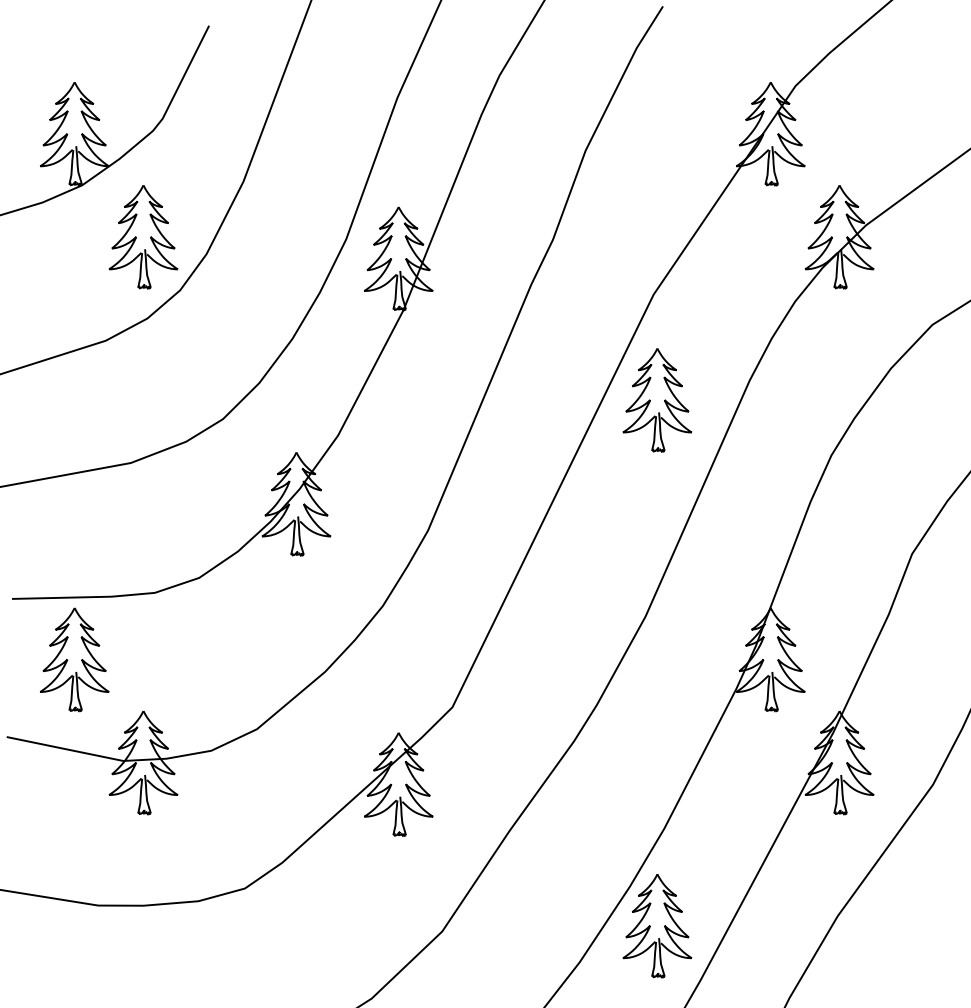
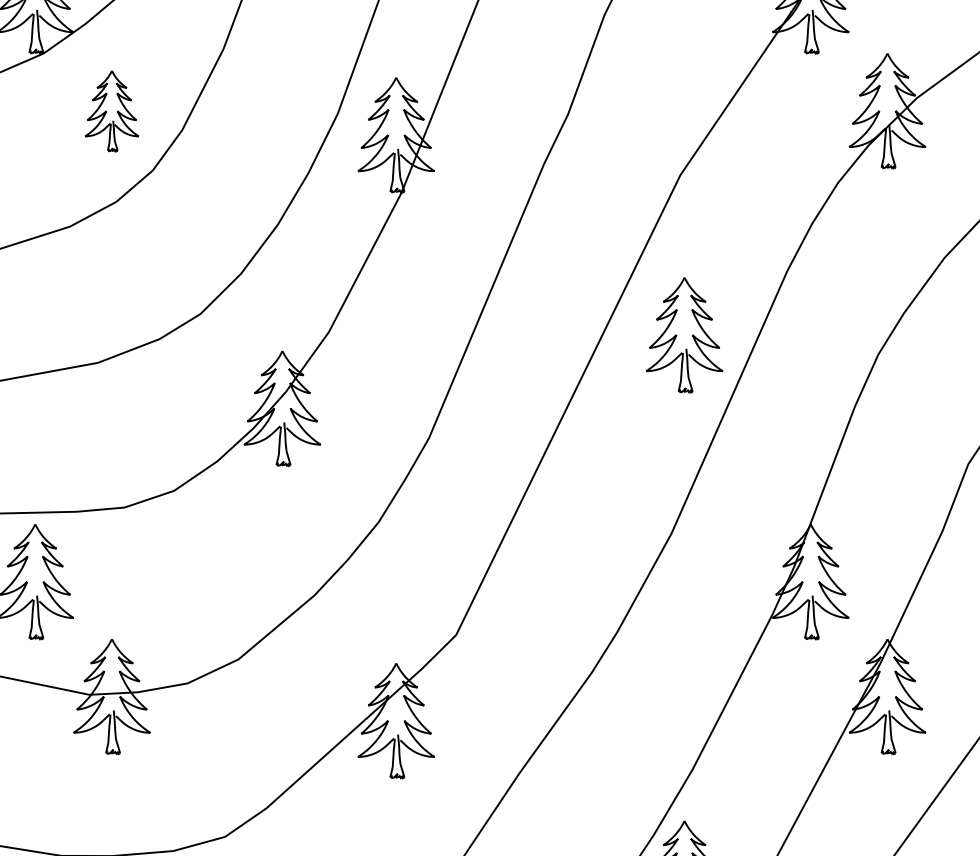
part: (143, 237) -> (111, 111), size x0.7
part: (657, 400) -> (684, 335), moved

